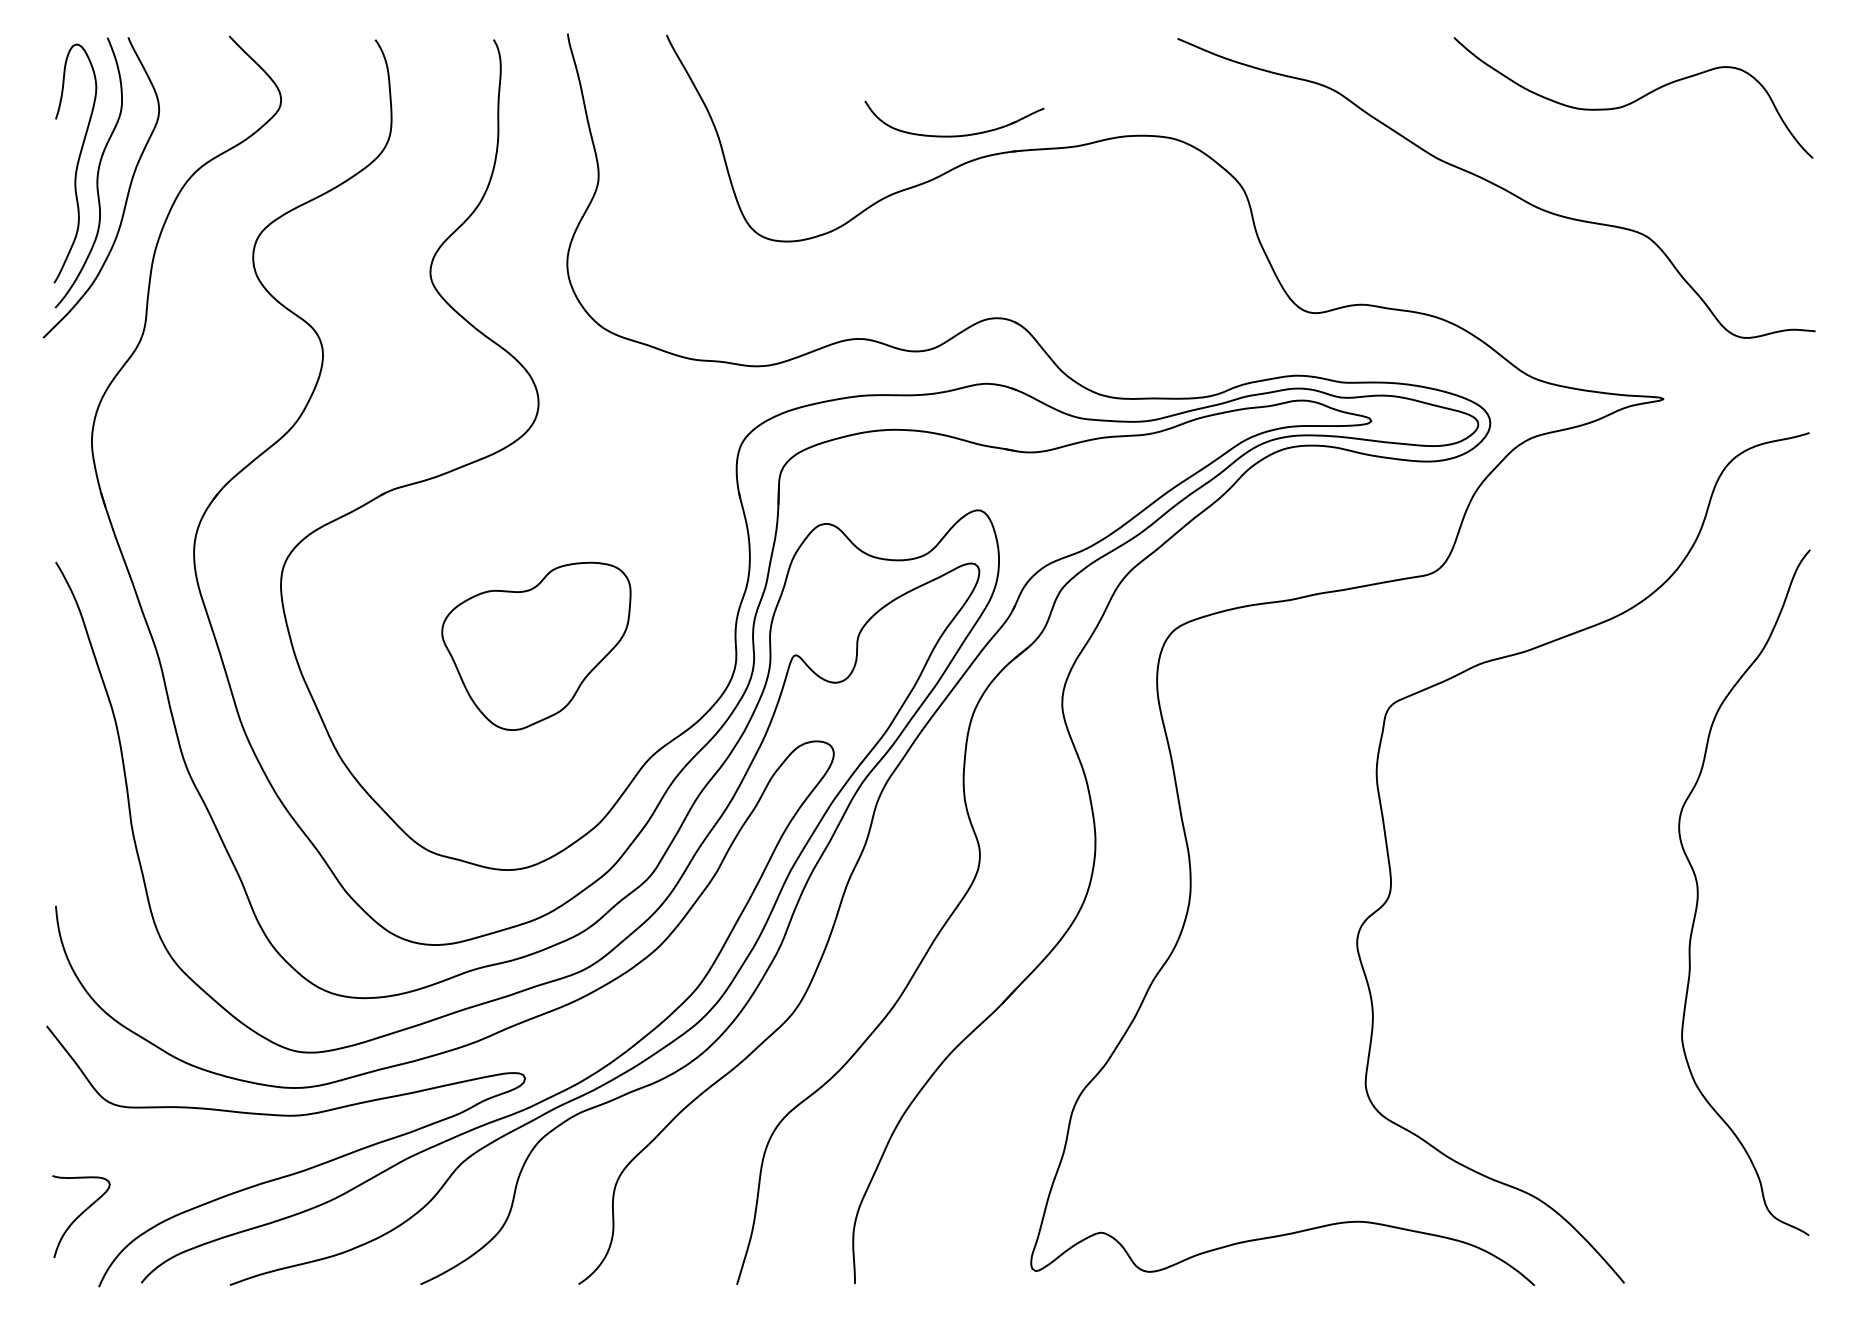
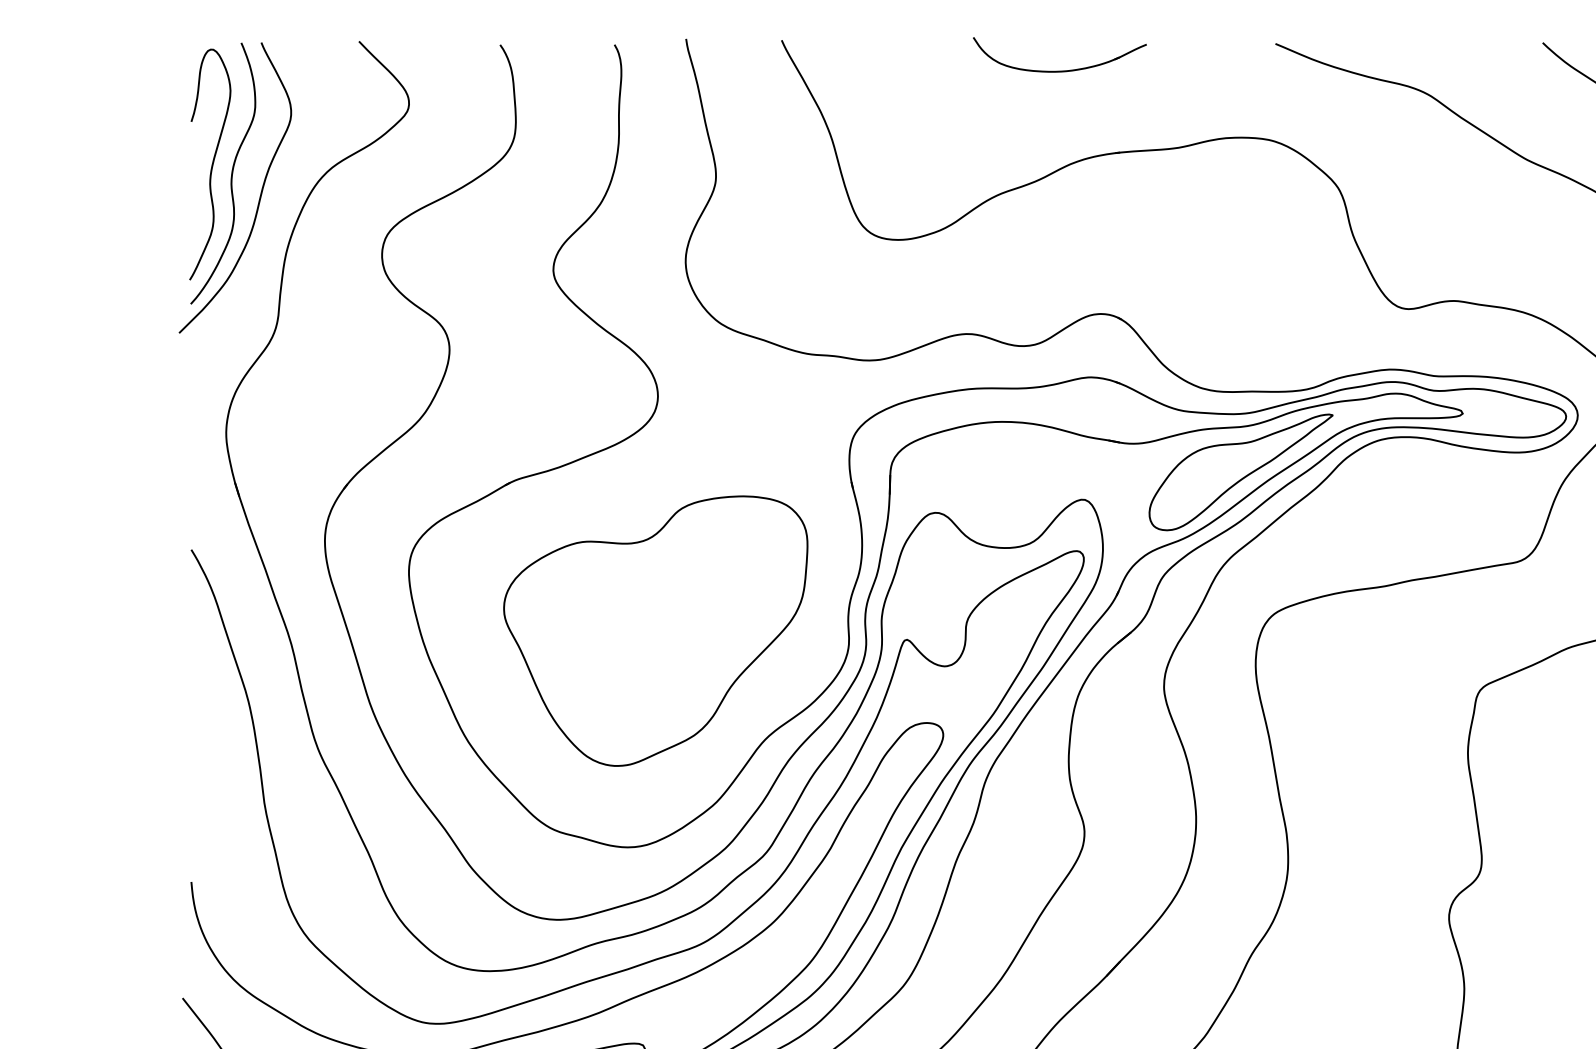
part: (954, 135) -> (1059, 70), moved
part: (1141, 481) -> (1240, 471), added
part: (536, 646) -> (655, 631), size x1.67

